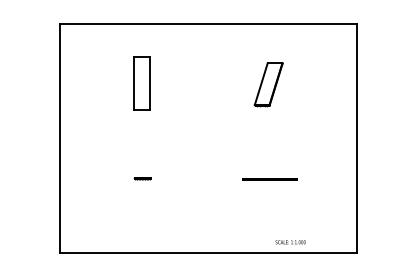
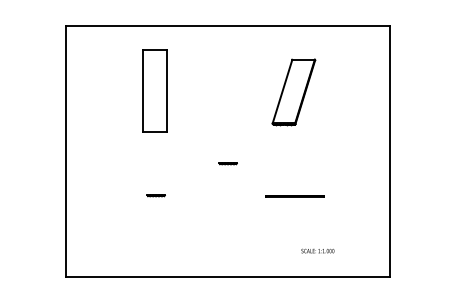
part: (142, 82) -> (155, 90), size x1.4
part: (268, 84) -> (293, 92), size x1.4
line: (208, 149) -> (227, 163), added
text: (290, 241) -> (317, 250), moved

